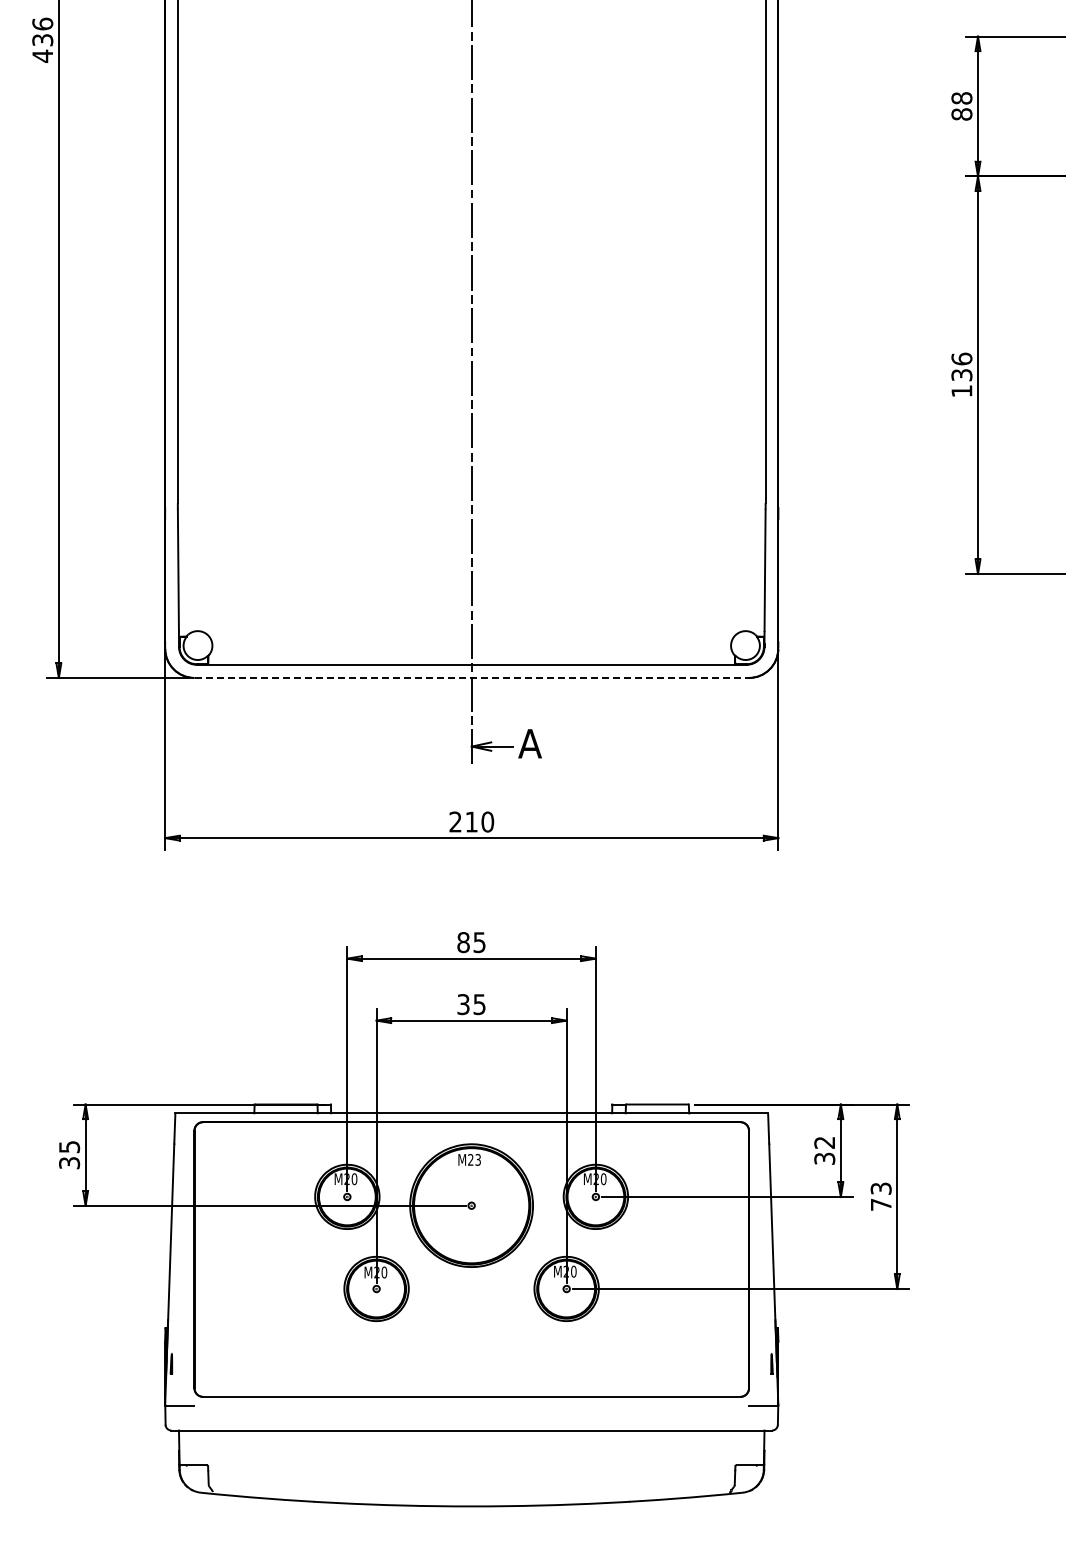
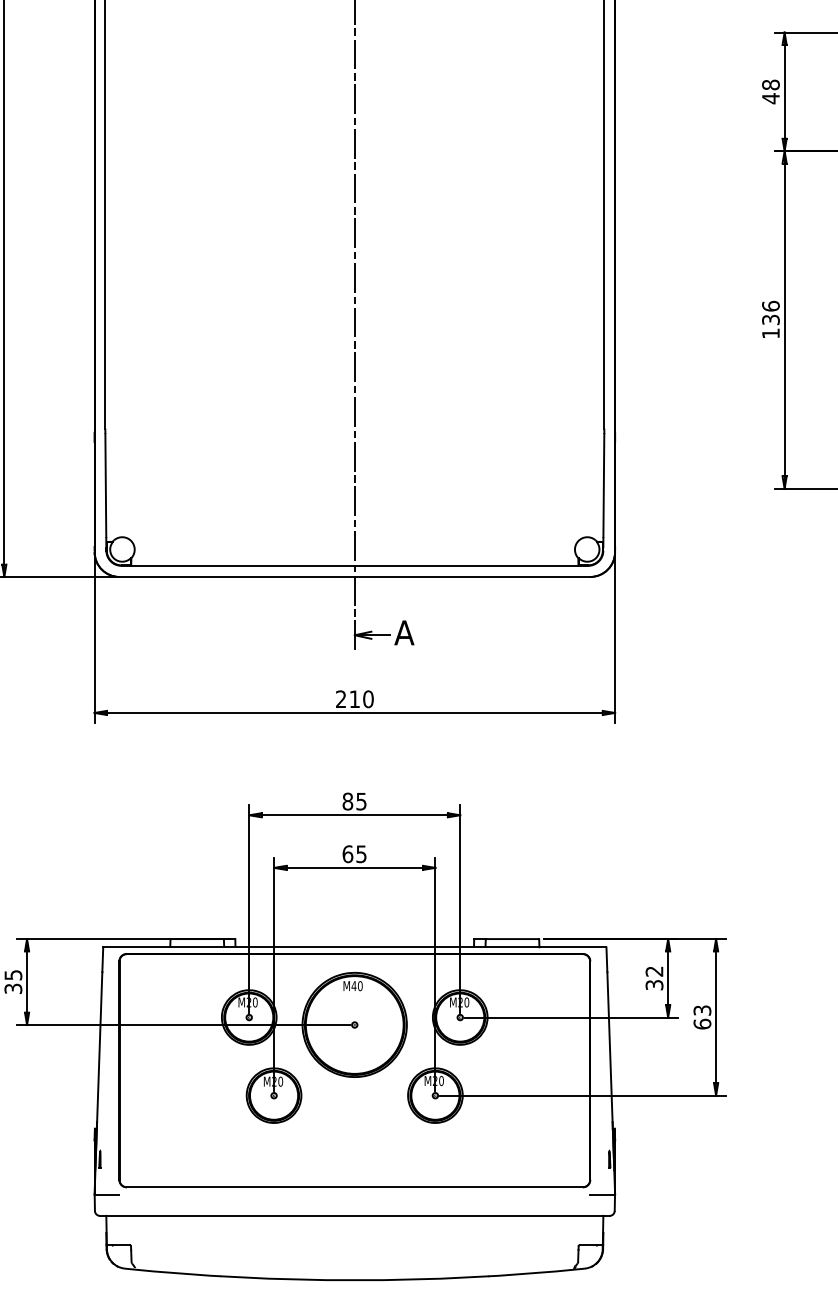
text: (961, 114) -> (770, 98), 88 -> 48
line: (472, 677) -> (355, 576), dashed -> solid
text: (463, 1004) -> (347, 854), 35 -> 65
text: (474, 1159) -> (357, 985), M23 -> M40
text: (880, 1204) -> (701, 1023), 73 -> 63

